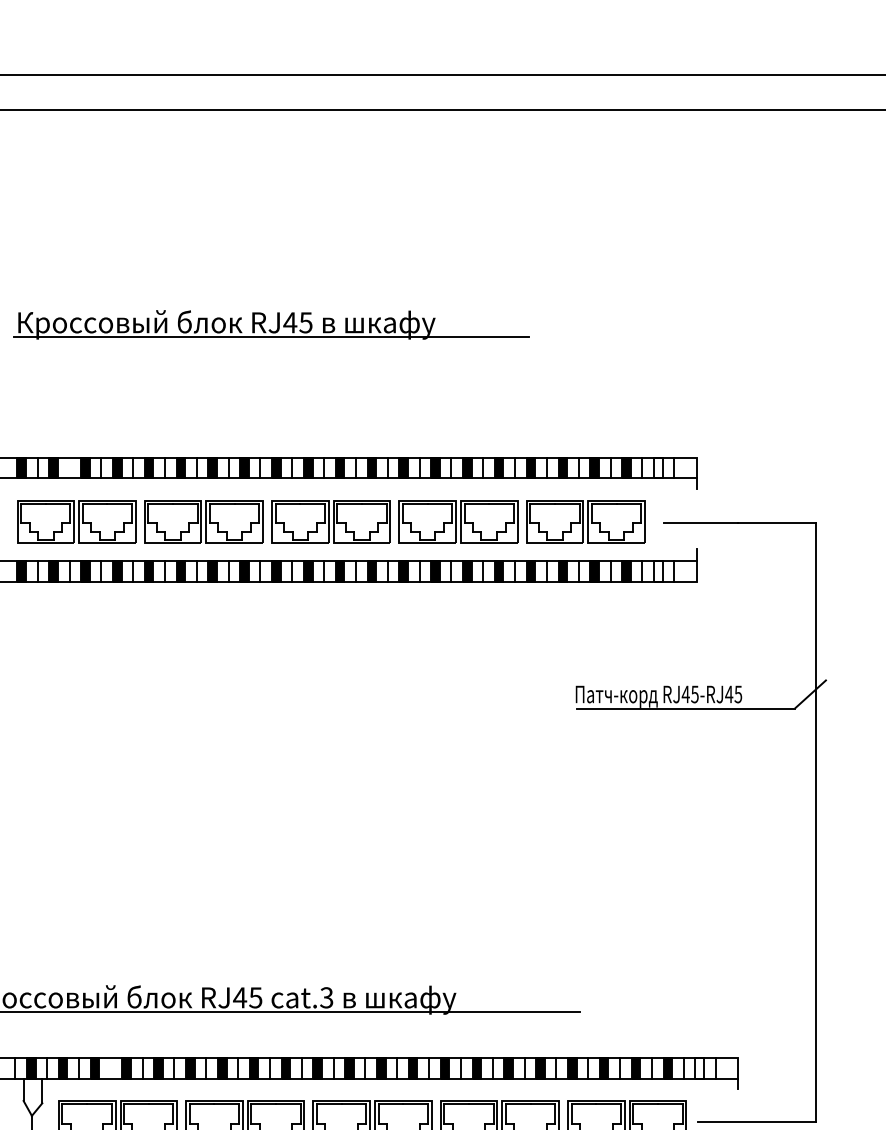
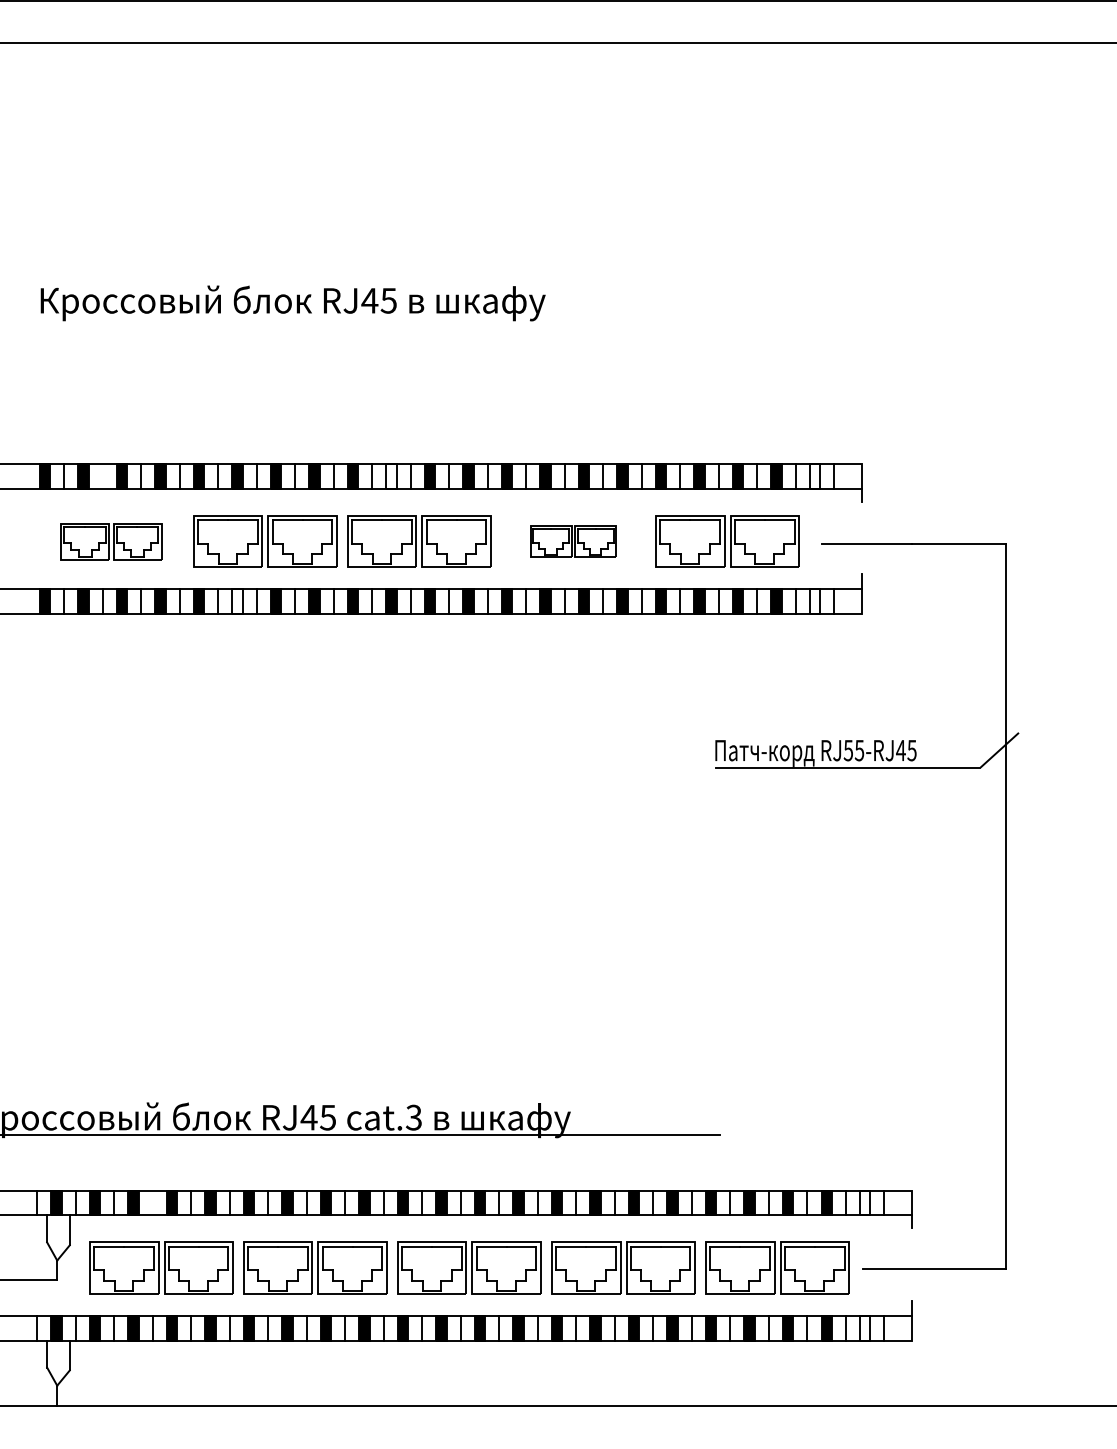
line: (271, 337) -> (347, 318), removed
fill: (308, 467) -> (391, 476), removed
part: (76, 521) -> (111, 541), size x0.7
part: (458, 521) -> (573, 541), size x0.6
fill: (180, 571) -> (237, 601), removed
text: (685, 694) -> (848, 750), RJ45-RJ45 -> RJ55-RJ45

